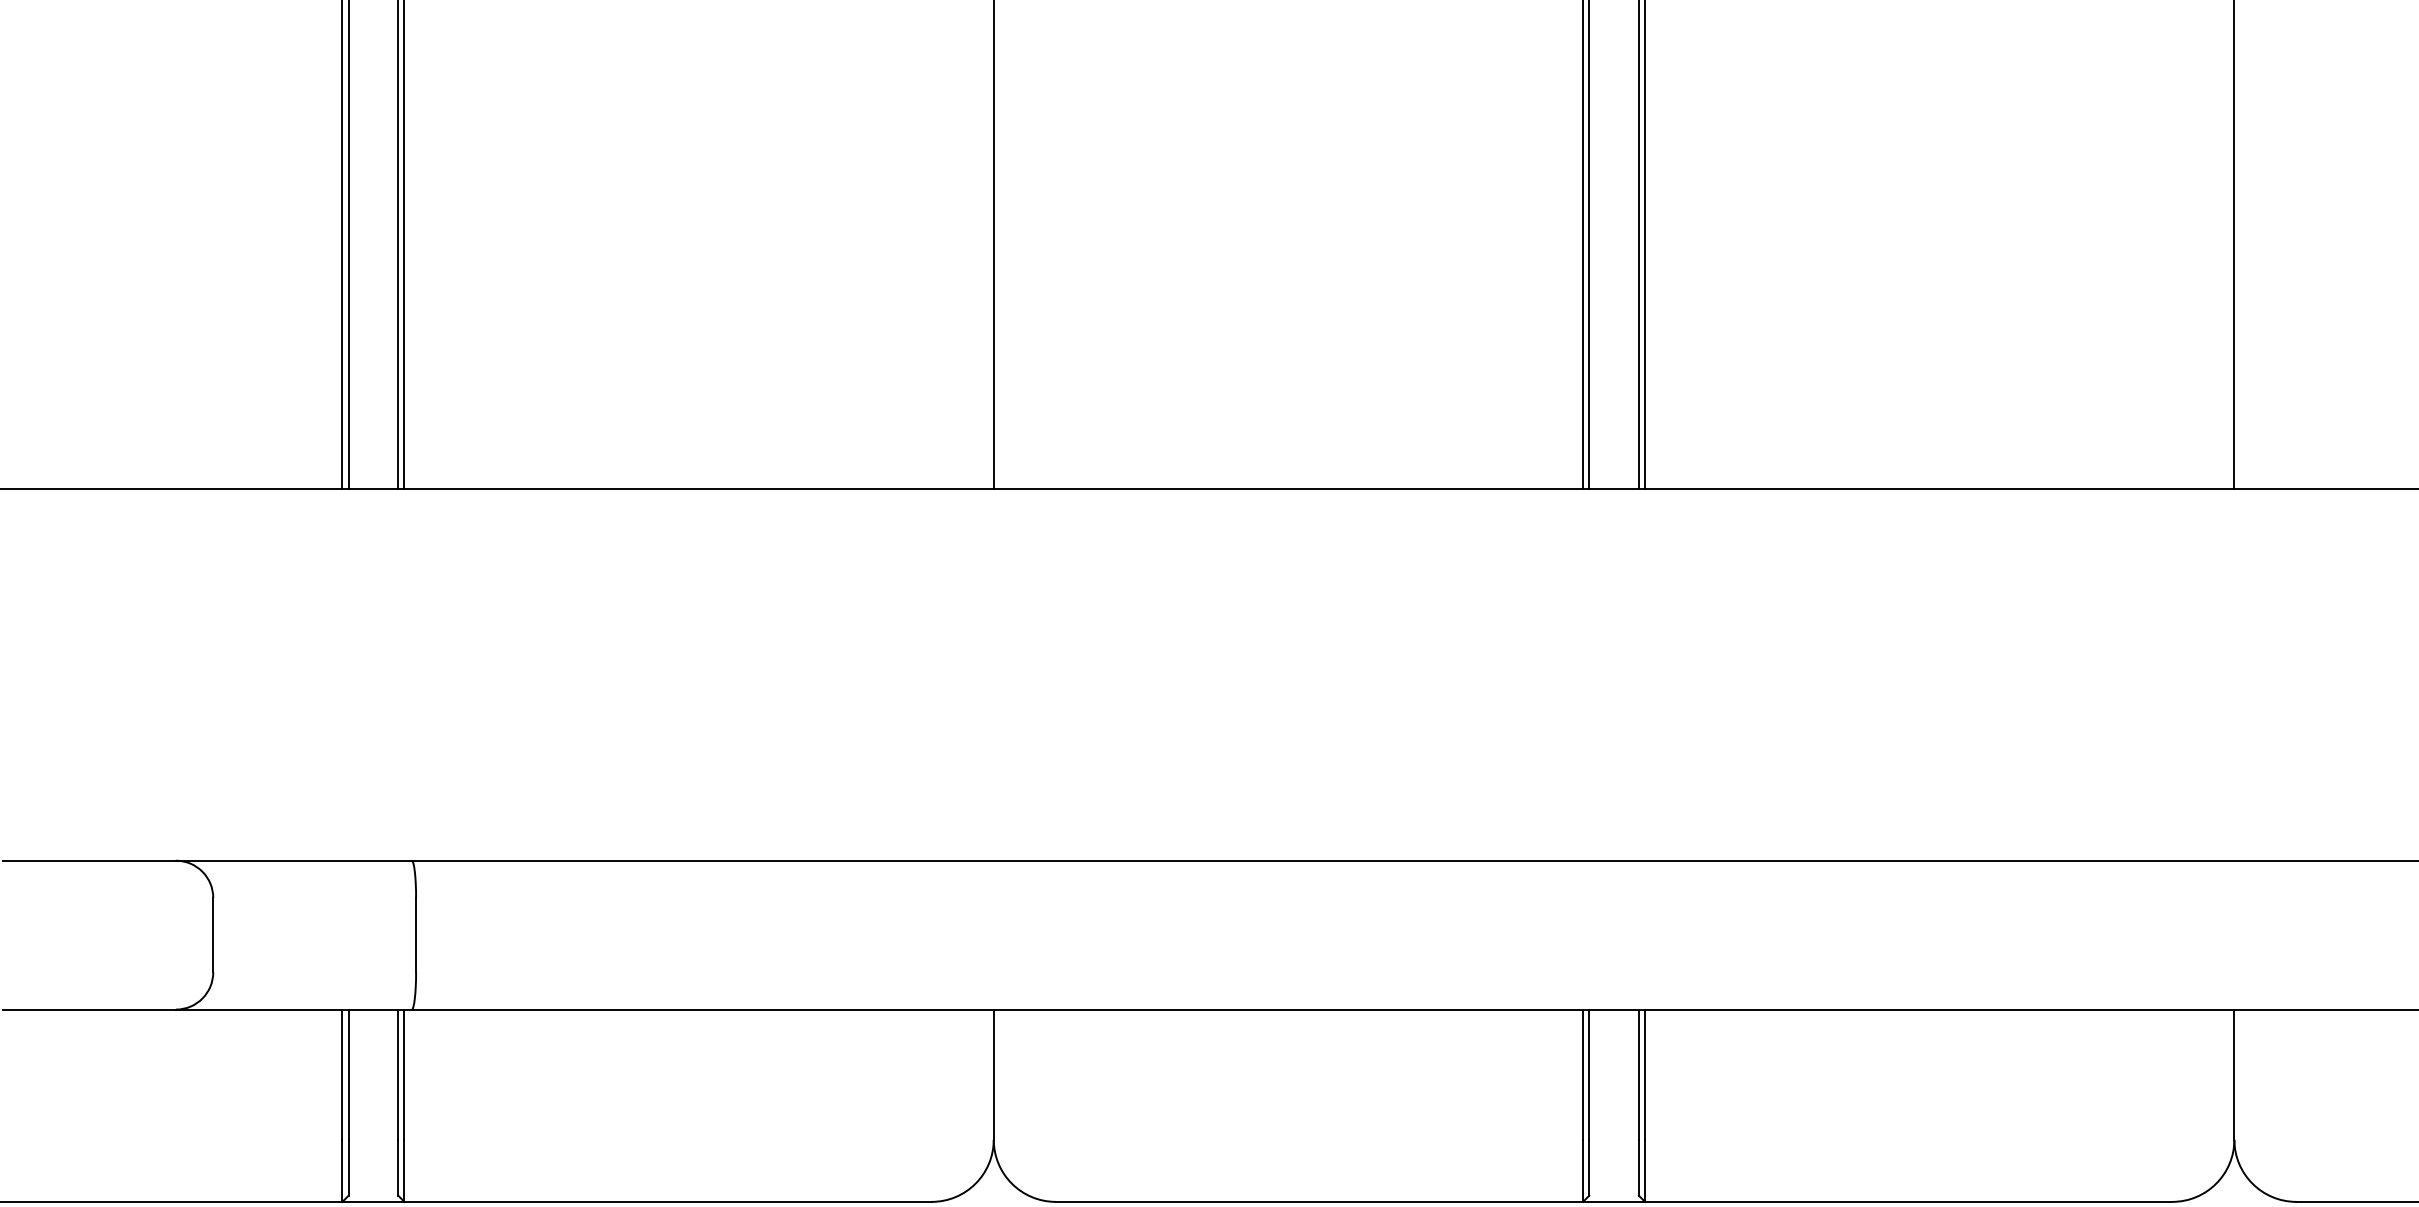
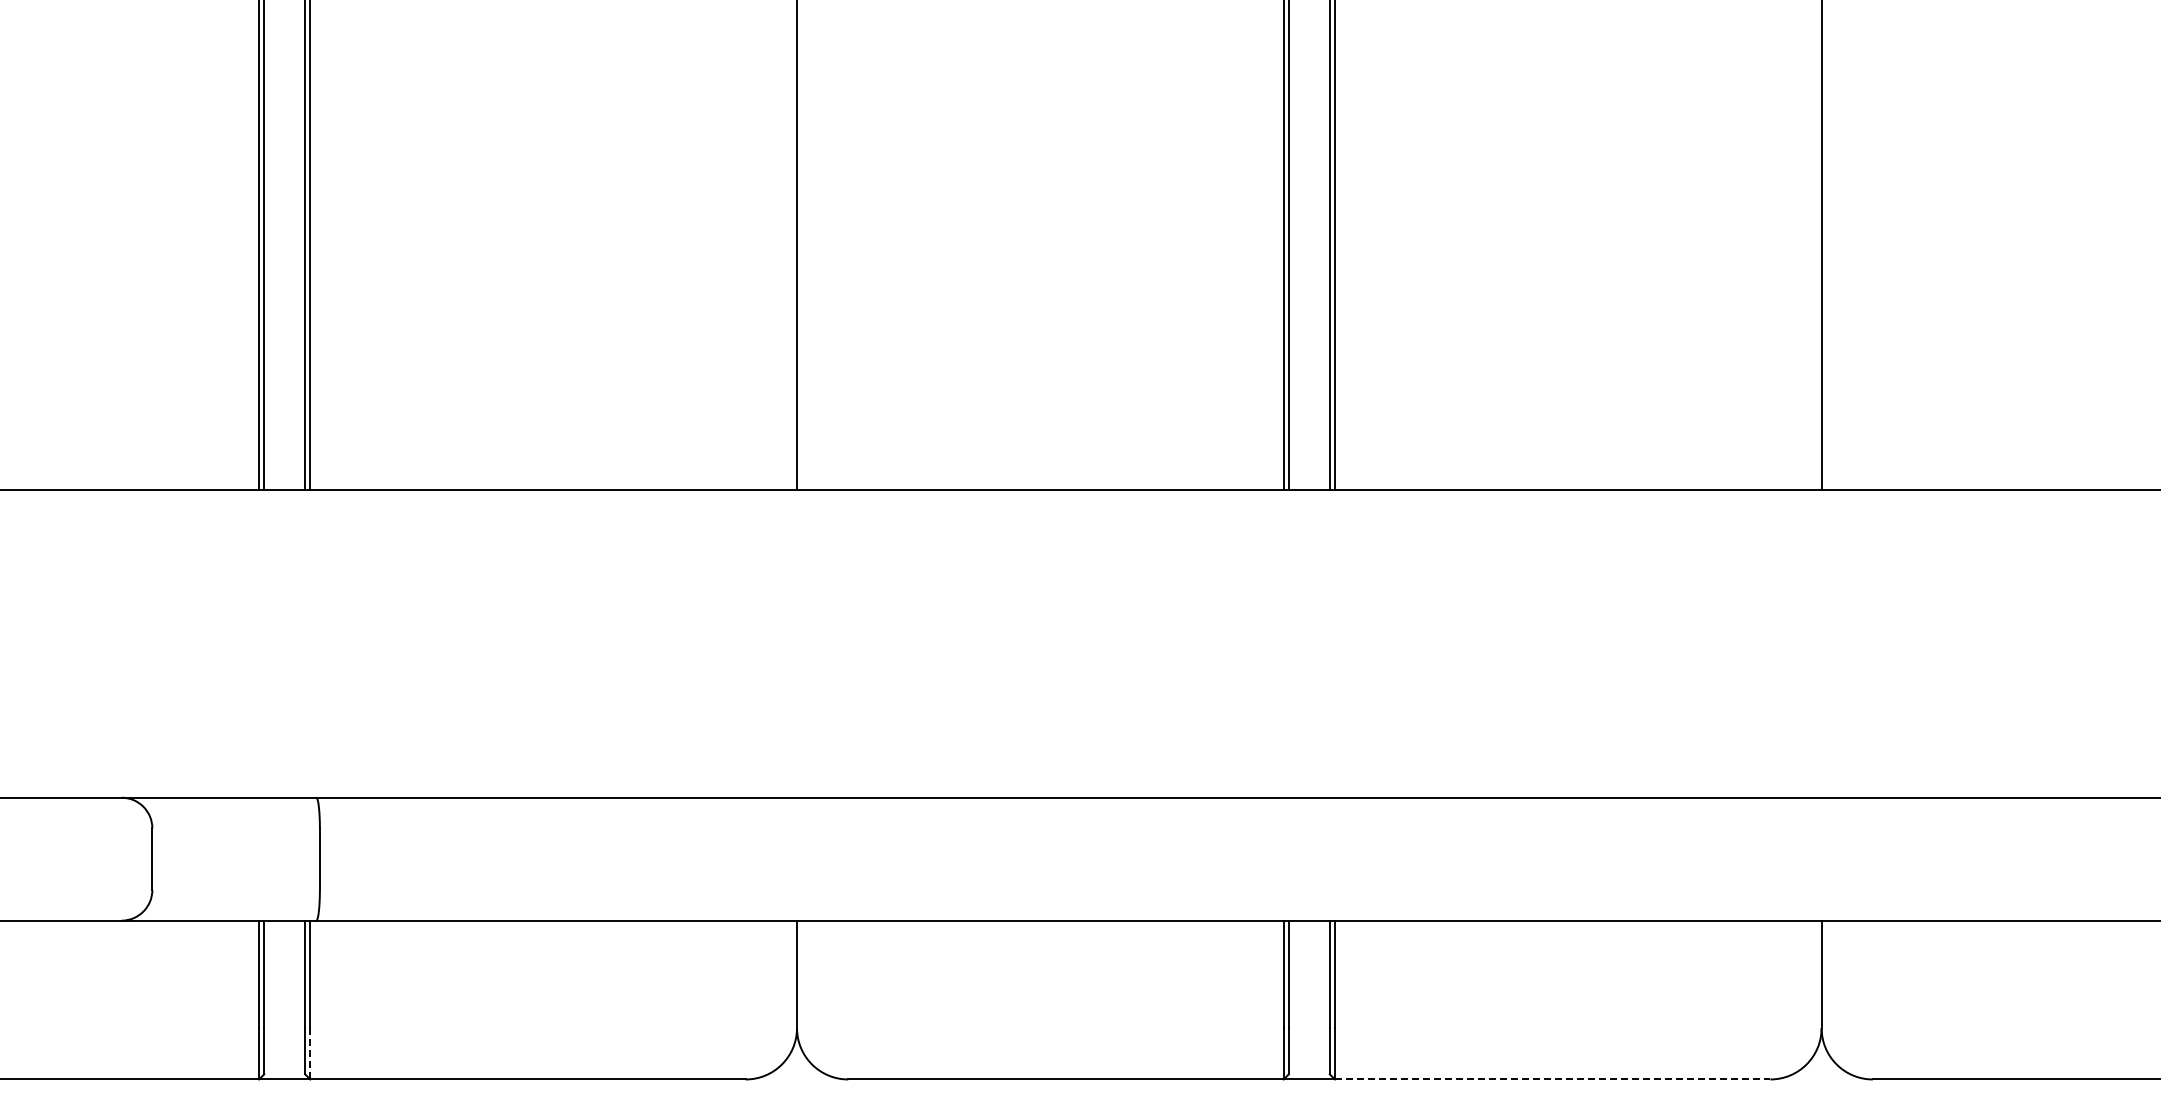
line: (404, 1170) -> (310, 1053), solid -> dashed
line: (1908, 1201) -> (1552, 1079), solid -> dashed

